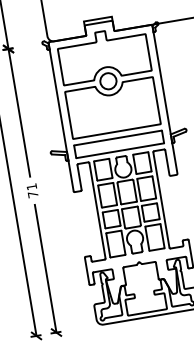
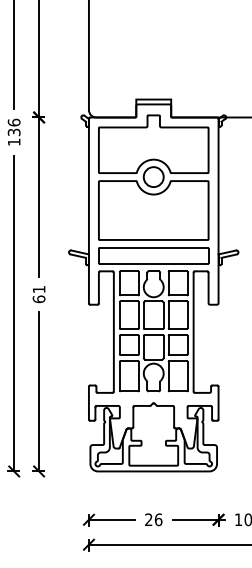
text: (32, 194) -> (38, 299), 71 -> 61

